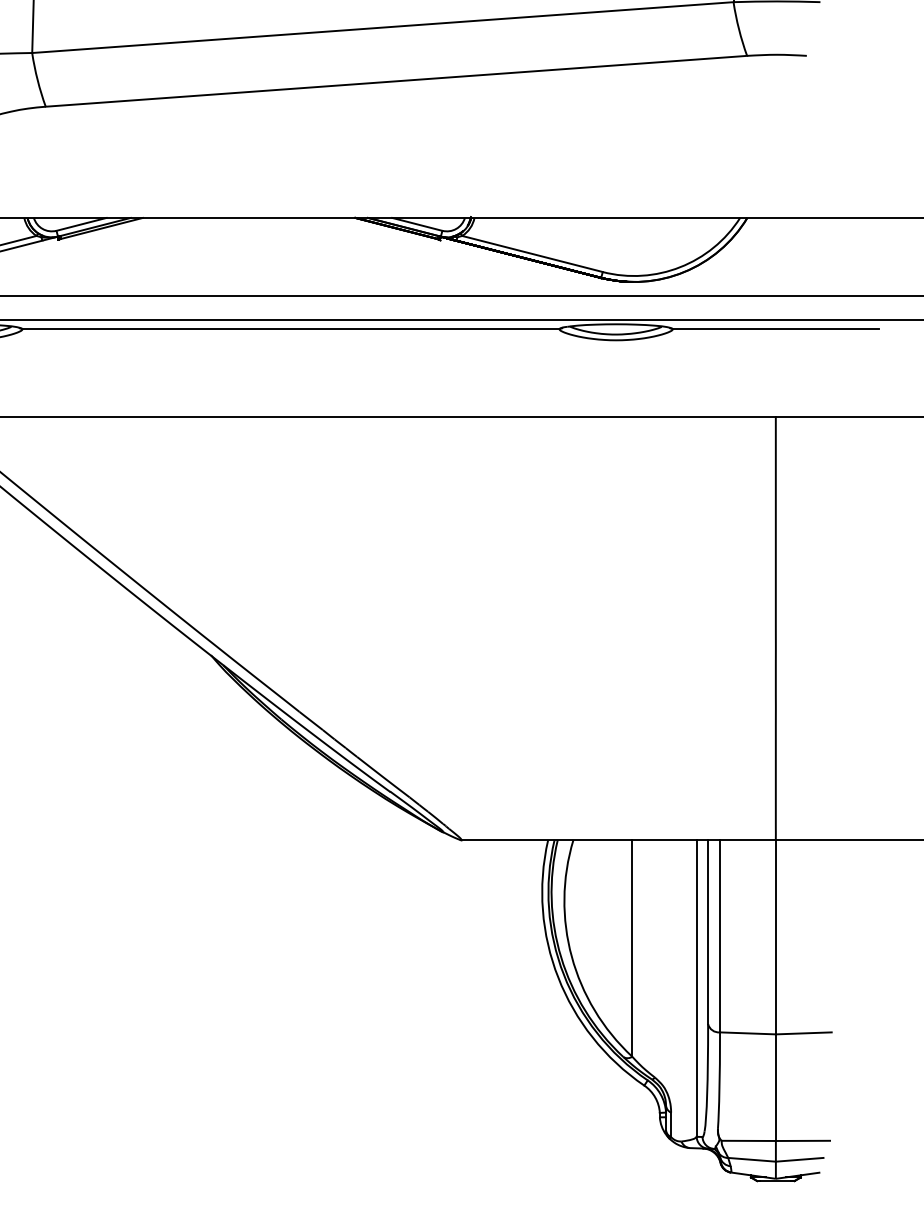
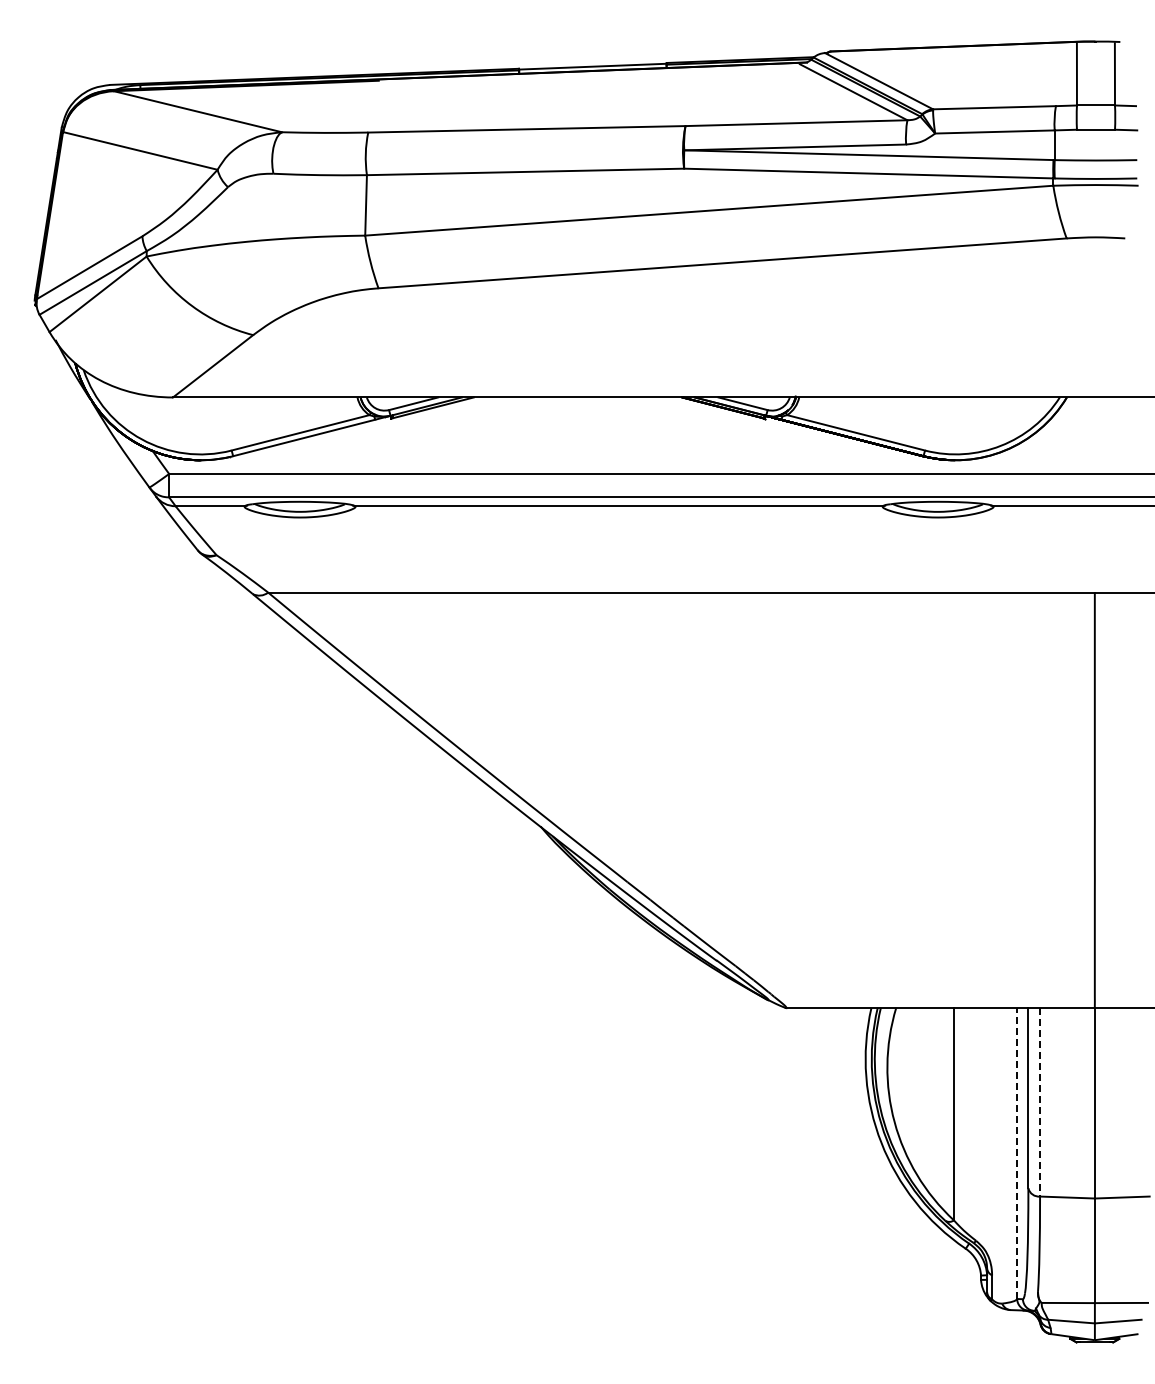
line: (720, 936) -> (1040, 1102), solid -> dashed
line: (697, 988) -> (1017, 1153), solid -> dashed

